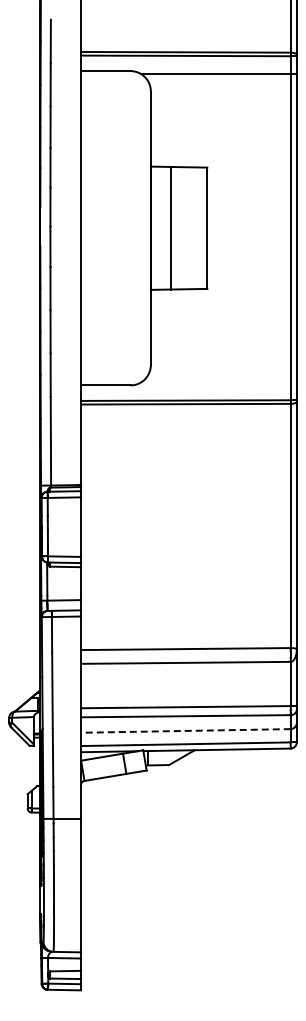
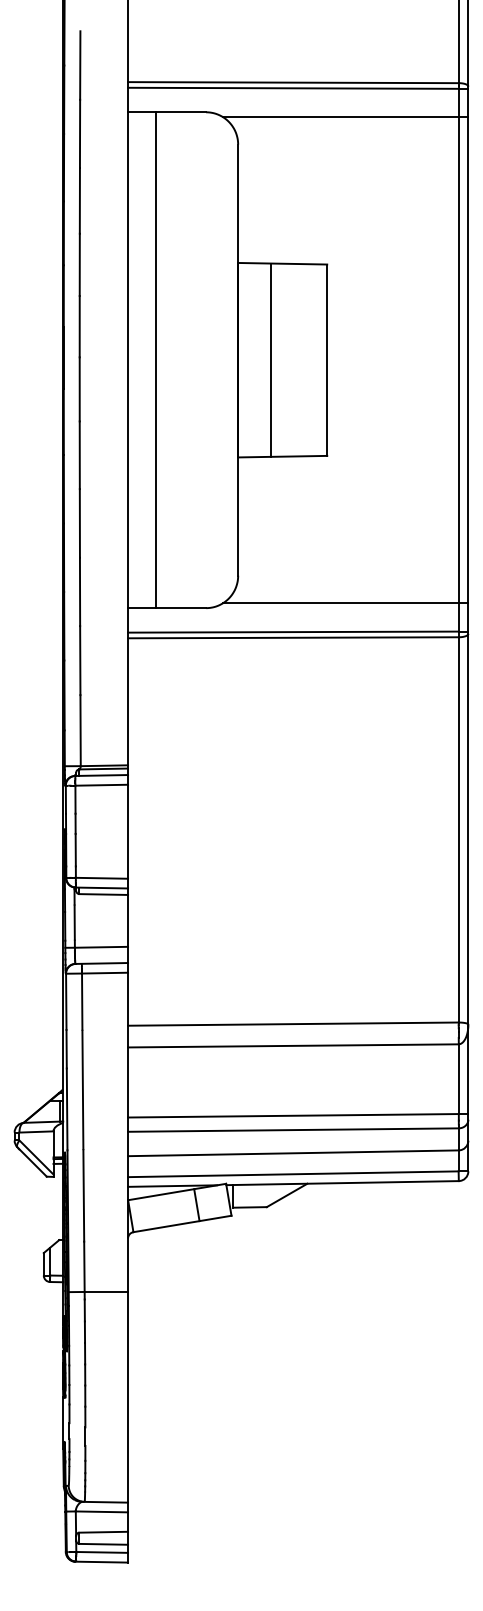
line: (98, 228) -> (155, 360), added
line: (218, 382) -> (344, 603), added
line: (185, 730) -> (292, 1152), dashed -> solid

